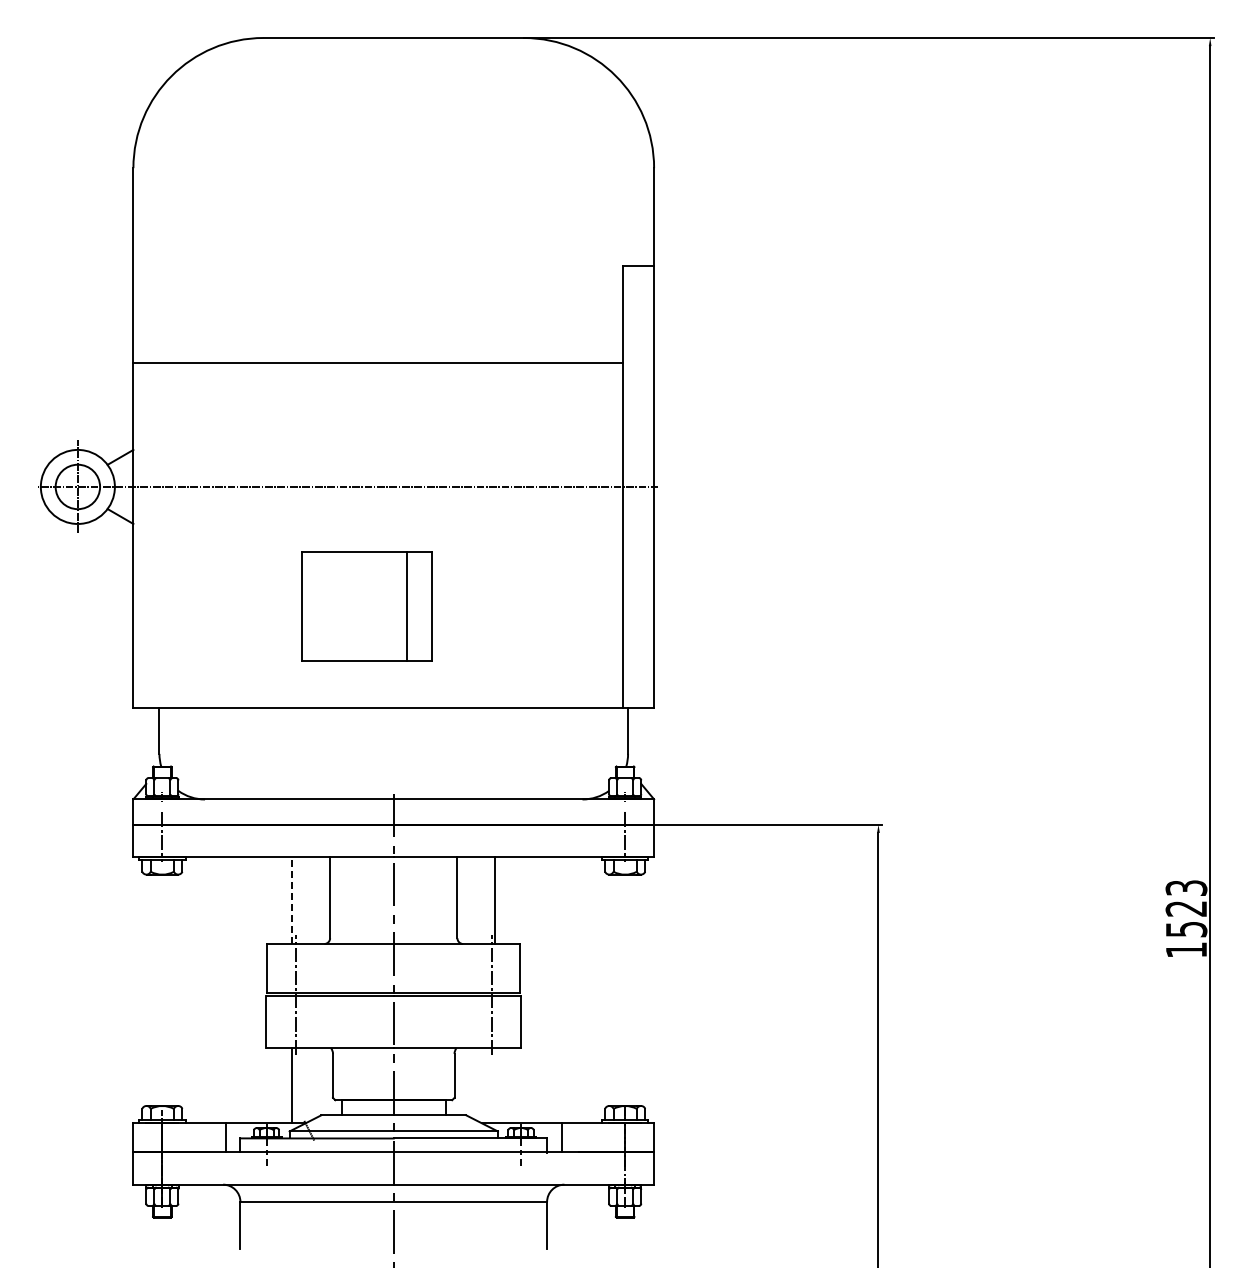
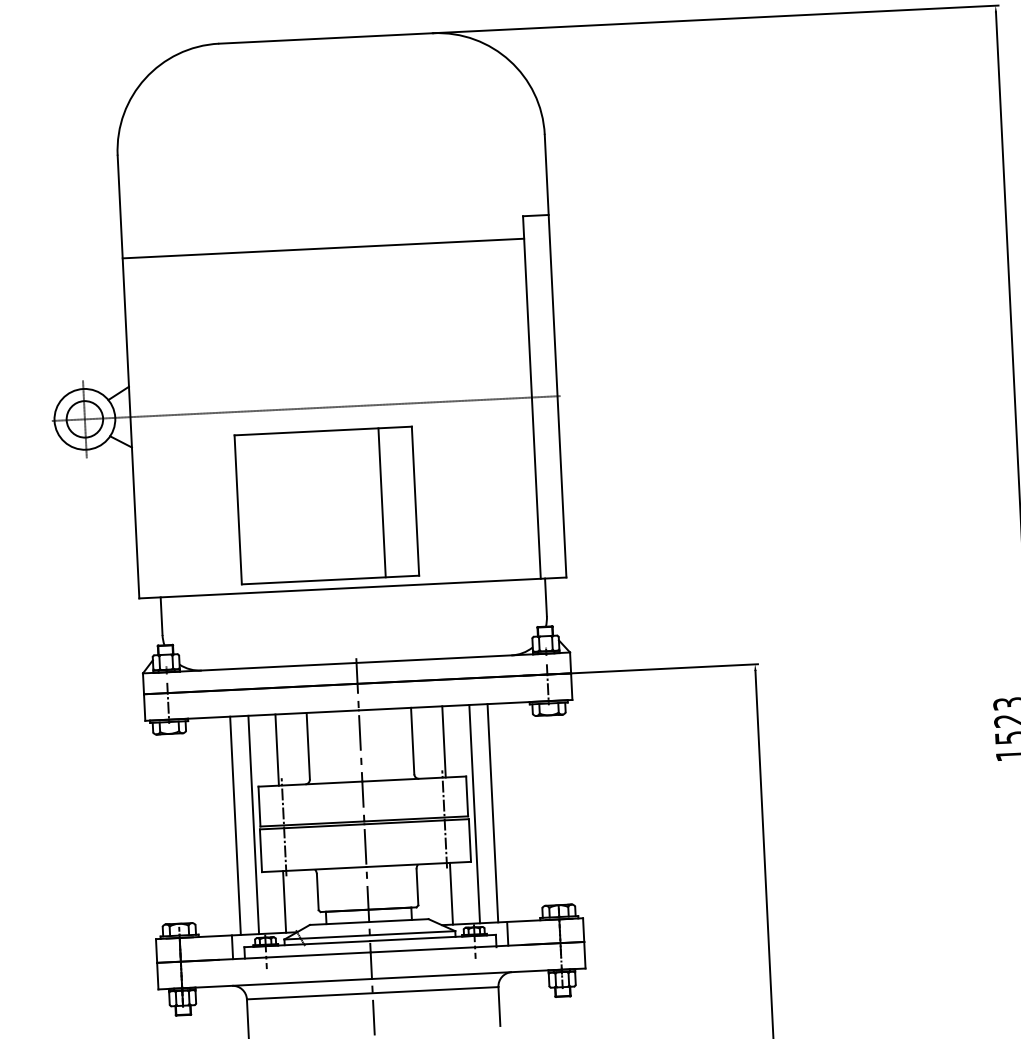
line: (377, 363) -> (322, 248), moved
part: (366, 605) -> (326, 505), size x1.67
line: (292, 900) -> (277, 749), dashed -> solid
line: (236, 990) -> (235, 826), added
line: (259, 990) -> (254, 825), added
line: (528, 990) -> (474, 814), added
line: (550, 990) -> (492, 813), added
line: (495, 1085) -> (451, 893), added

